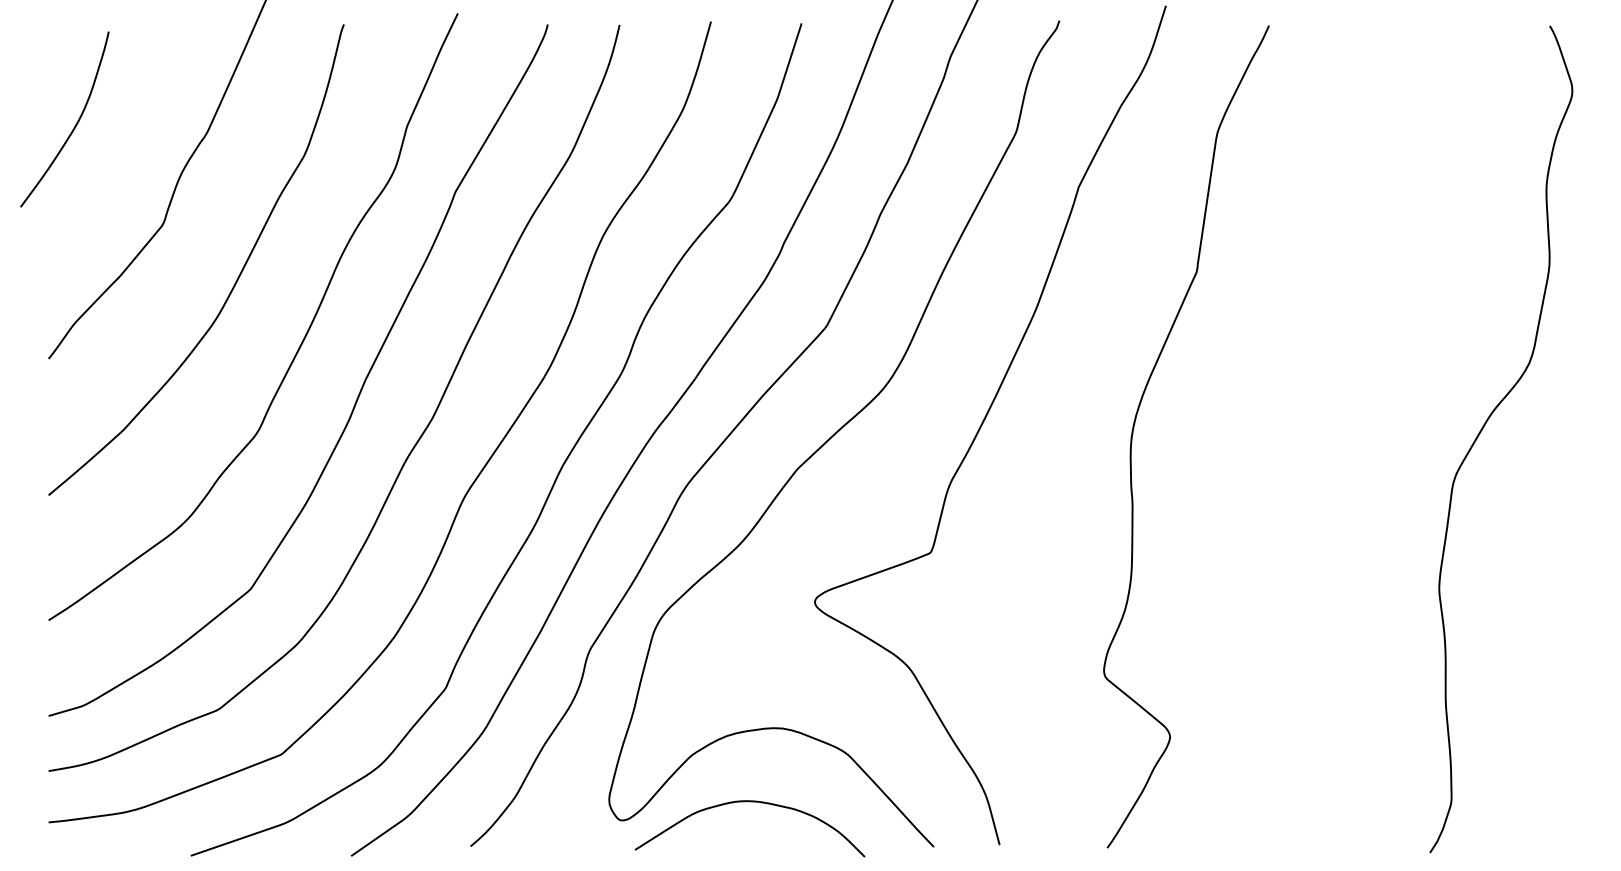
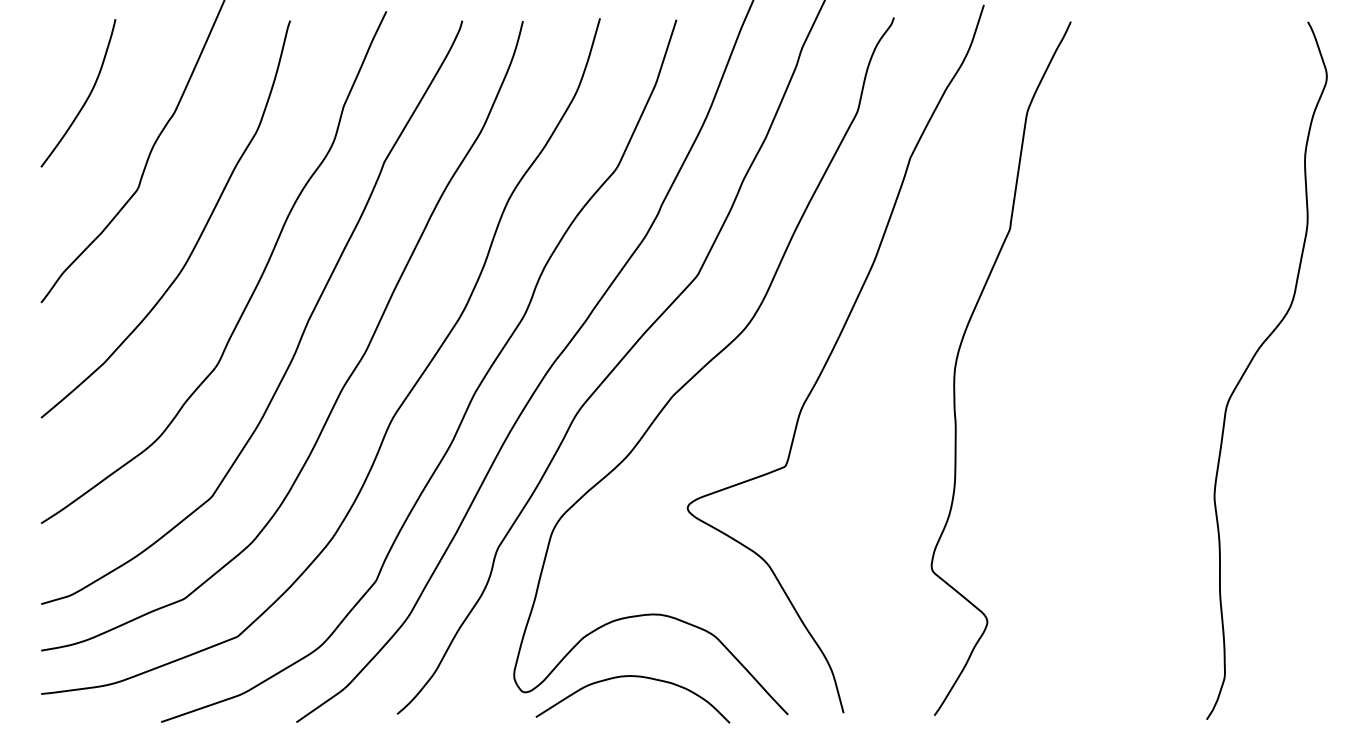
curve: (73, 127) -> (85, 100), moved

